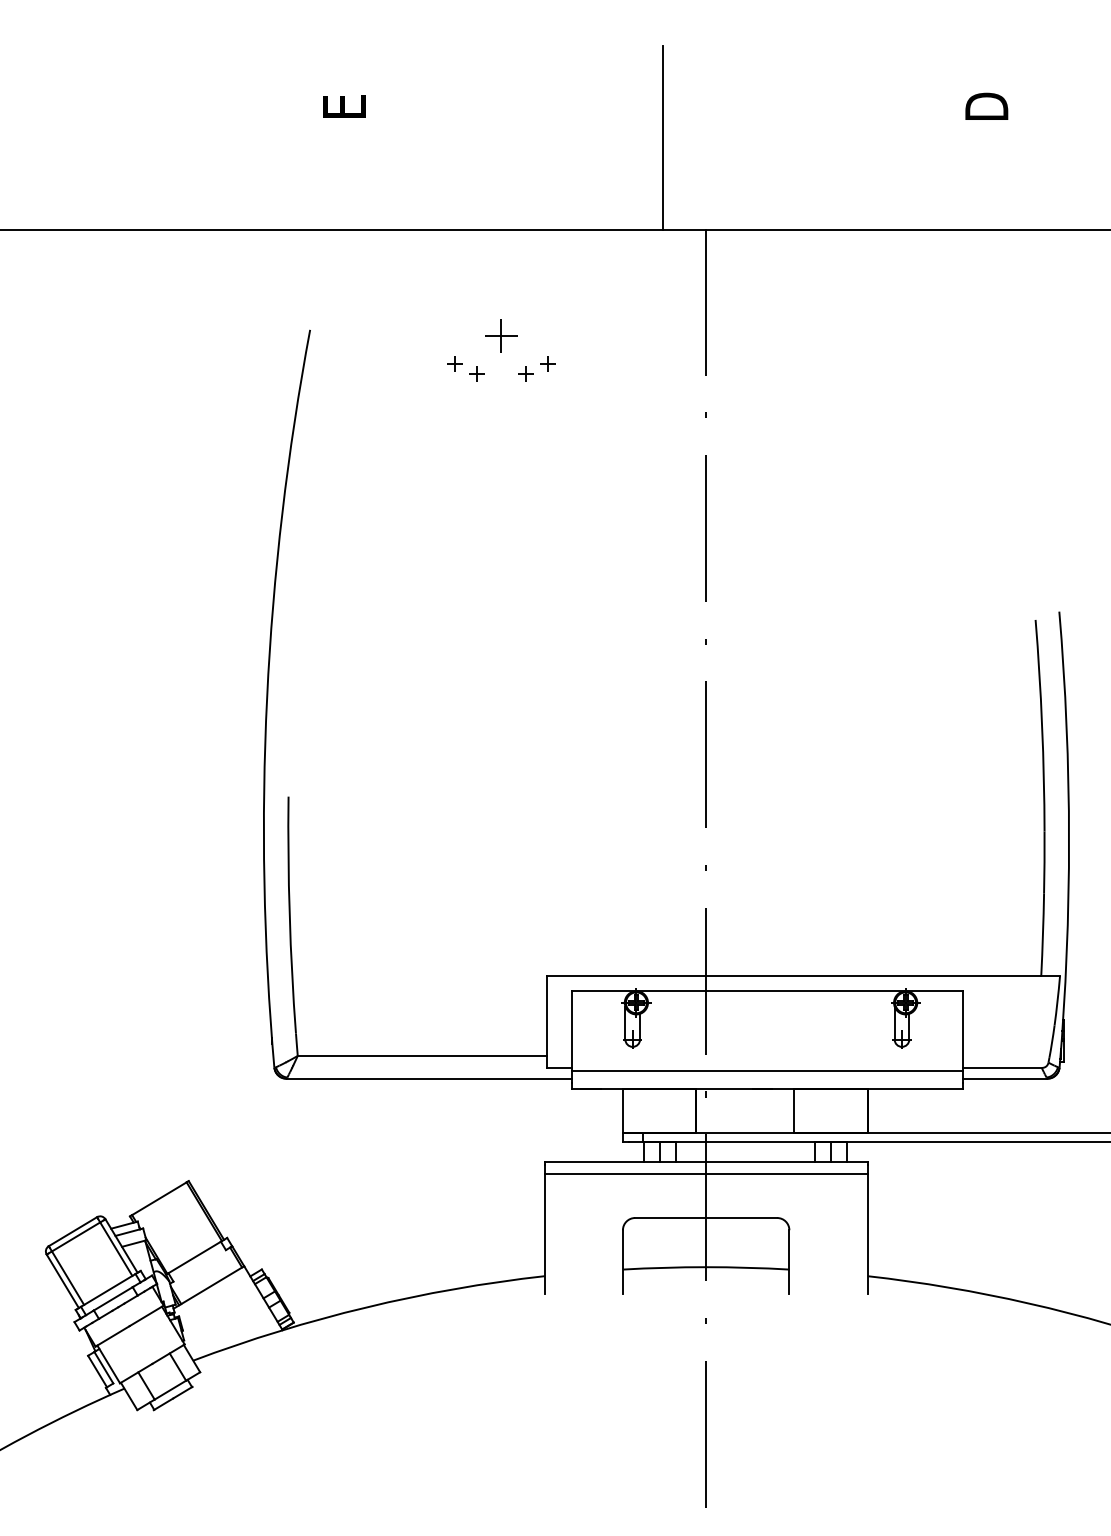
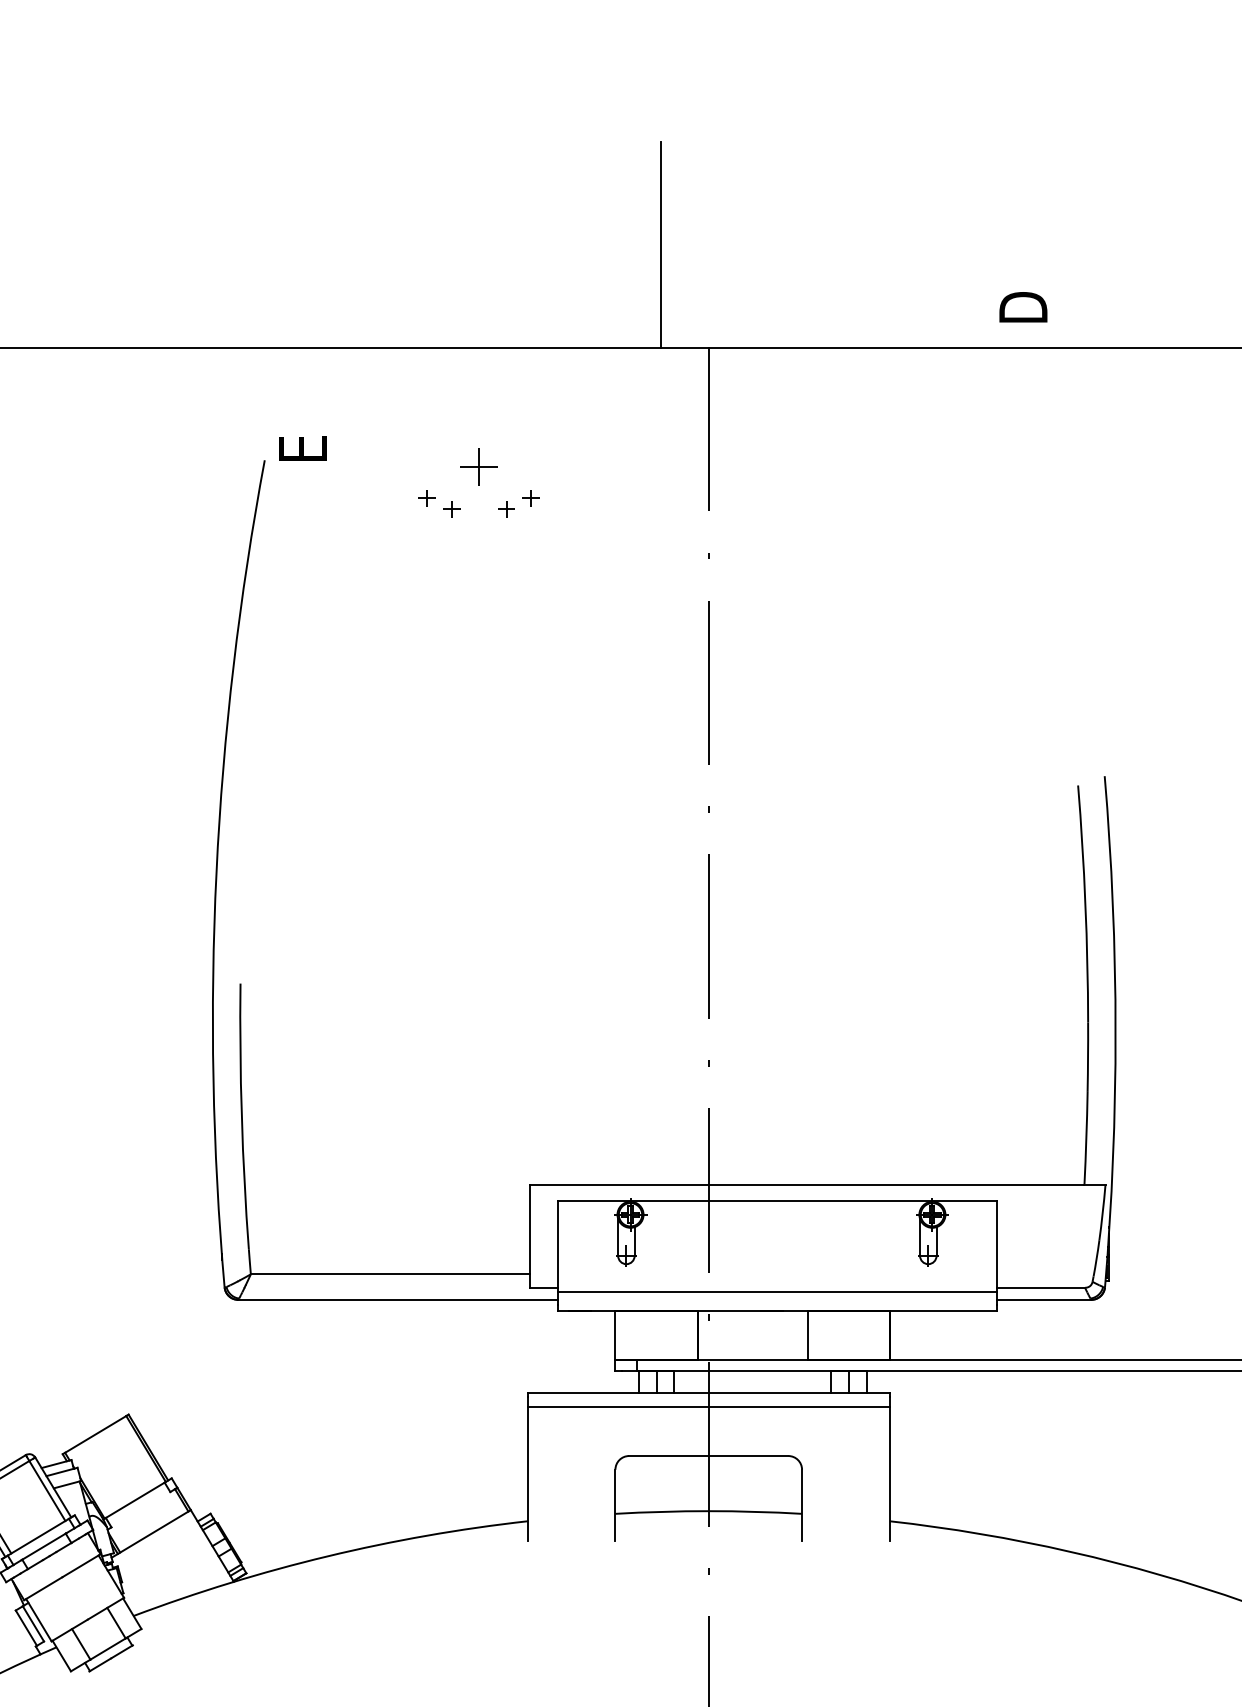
text: (986, 105) -> (1023, 306), moved
text: (344, 106) -> (303, 448), moved

